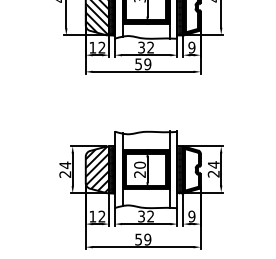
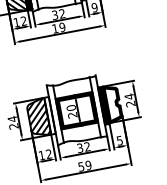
text: (138, 64) -> (55, 28), 59 -> 19
hatch: (111, 169) -> (49, 115), removed
text: (191, 216) -> (119, 140), 9 -> 5

